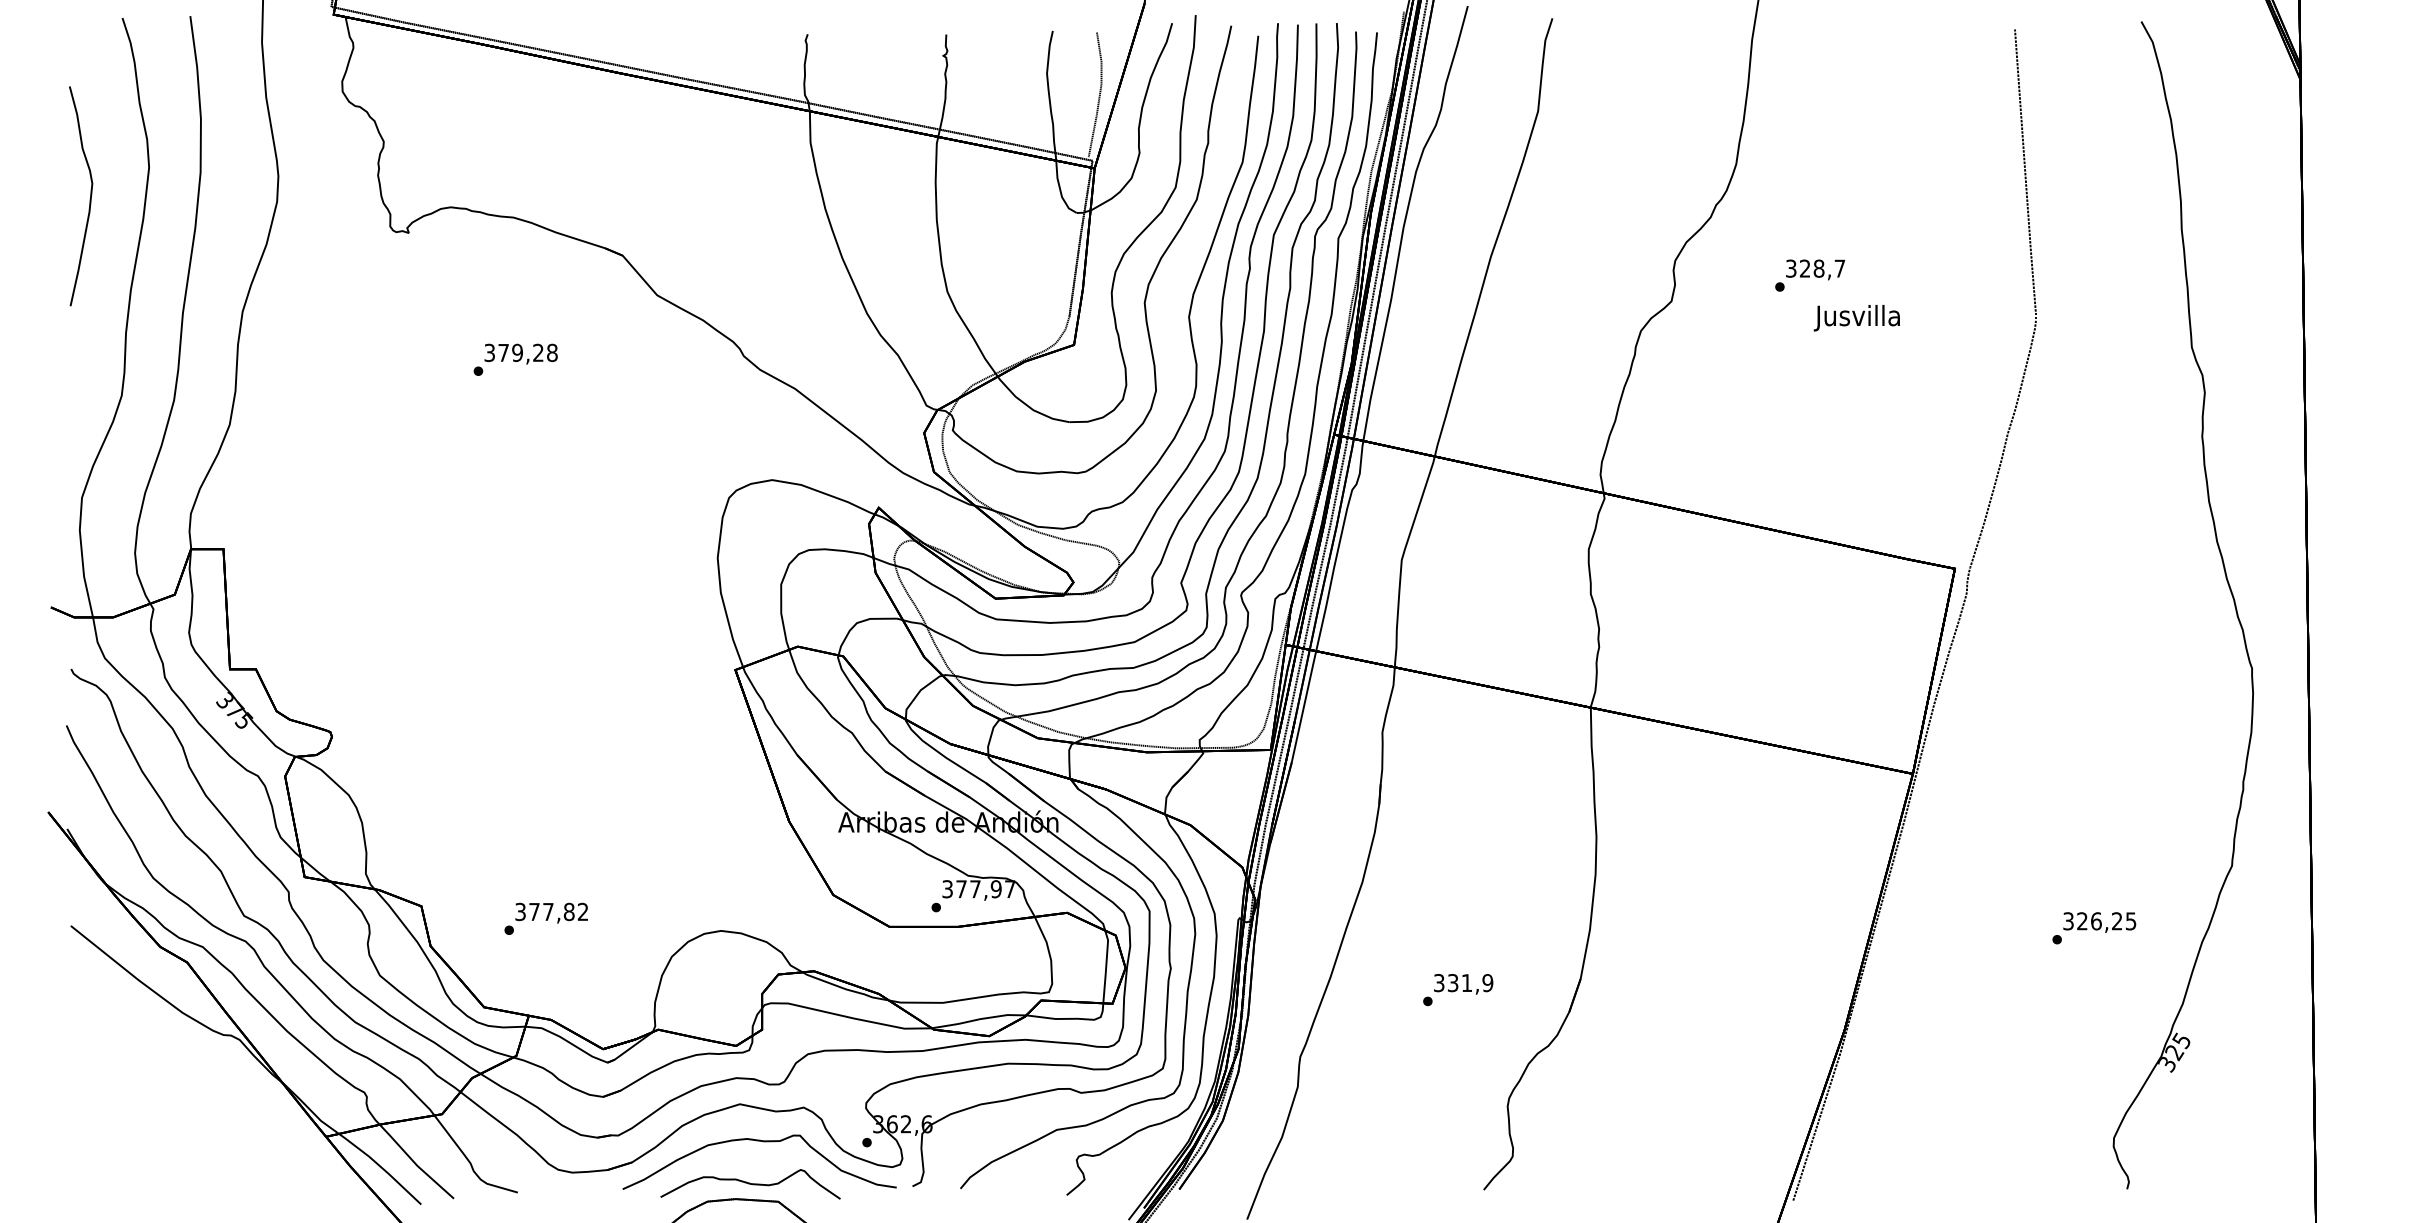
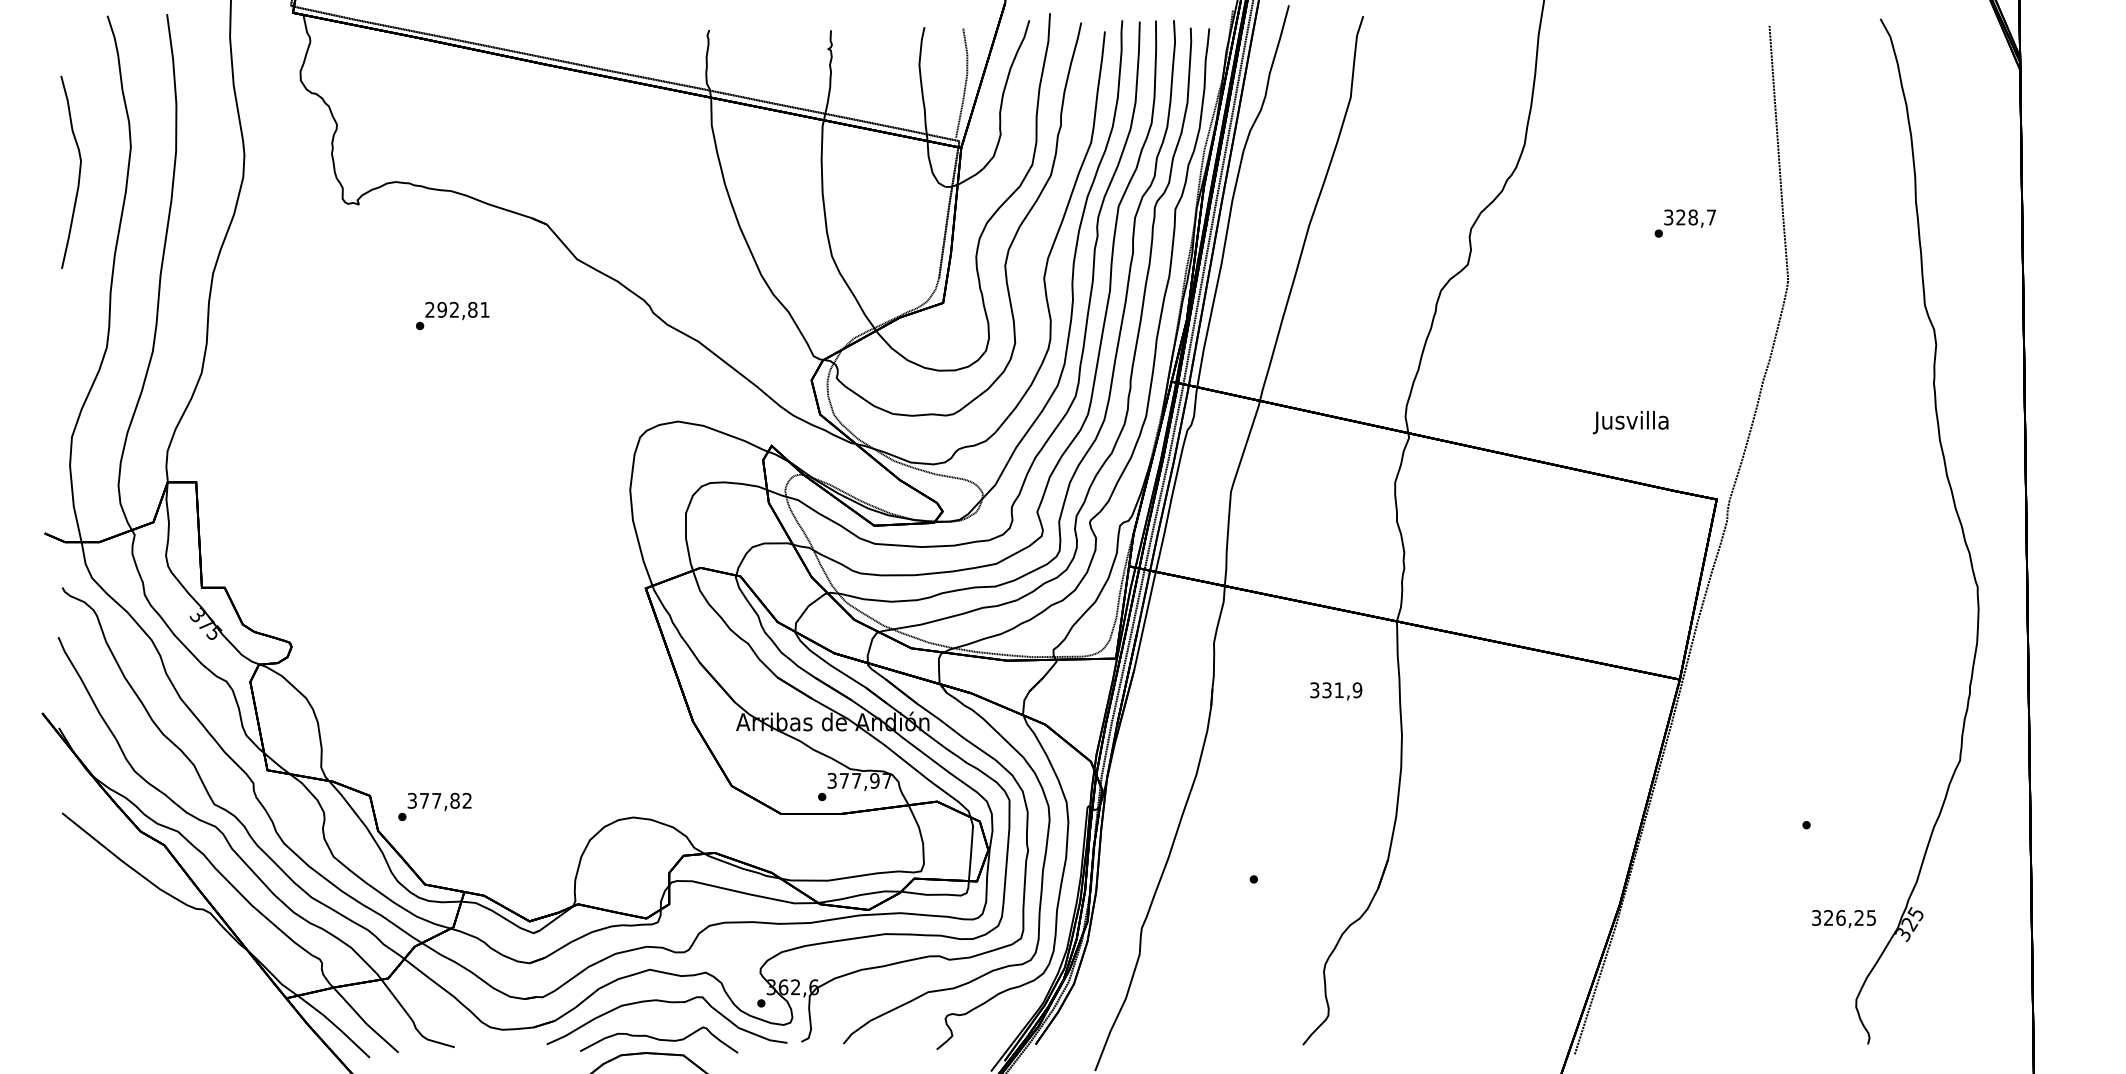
text: (1809, 275) -> (1684, 223), moved
text: (1856, 318) -> (1630, 422), moved
text: (520, 352) -> (457, 309), 379,28 -> 292,81
text: (545, 918) -> (434, 806), moved
text: (2099, 922) -> (1843, 919), moved
text: (1463, 984) -> (1336, 691), moved

